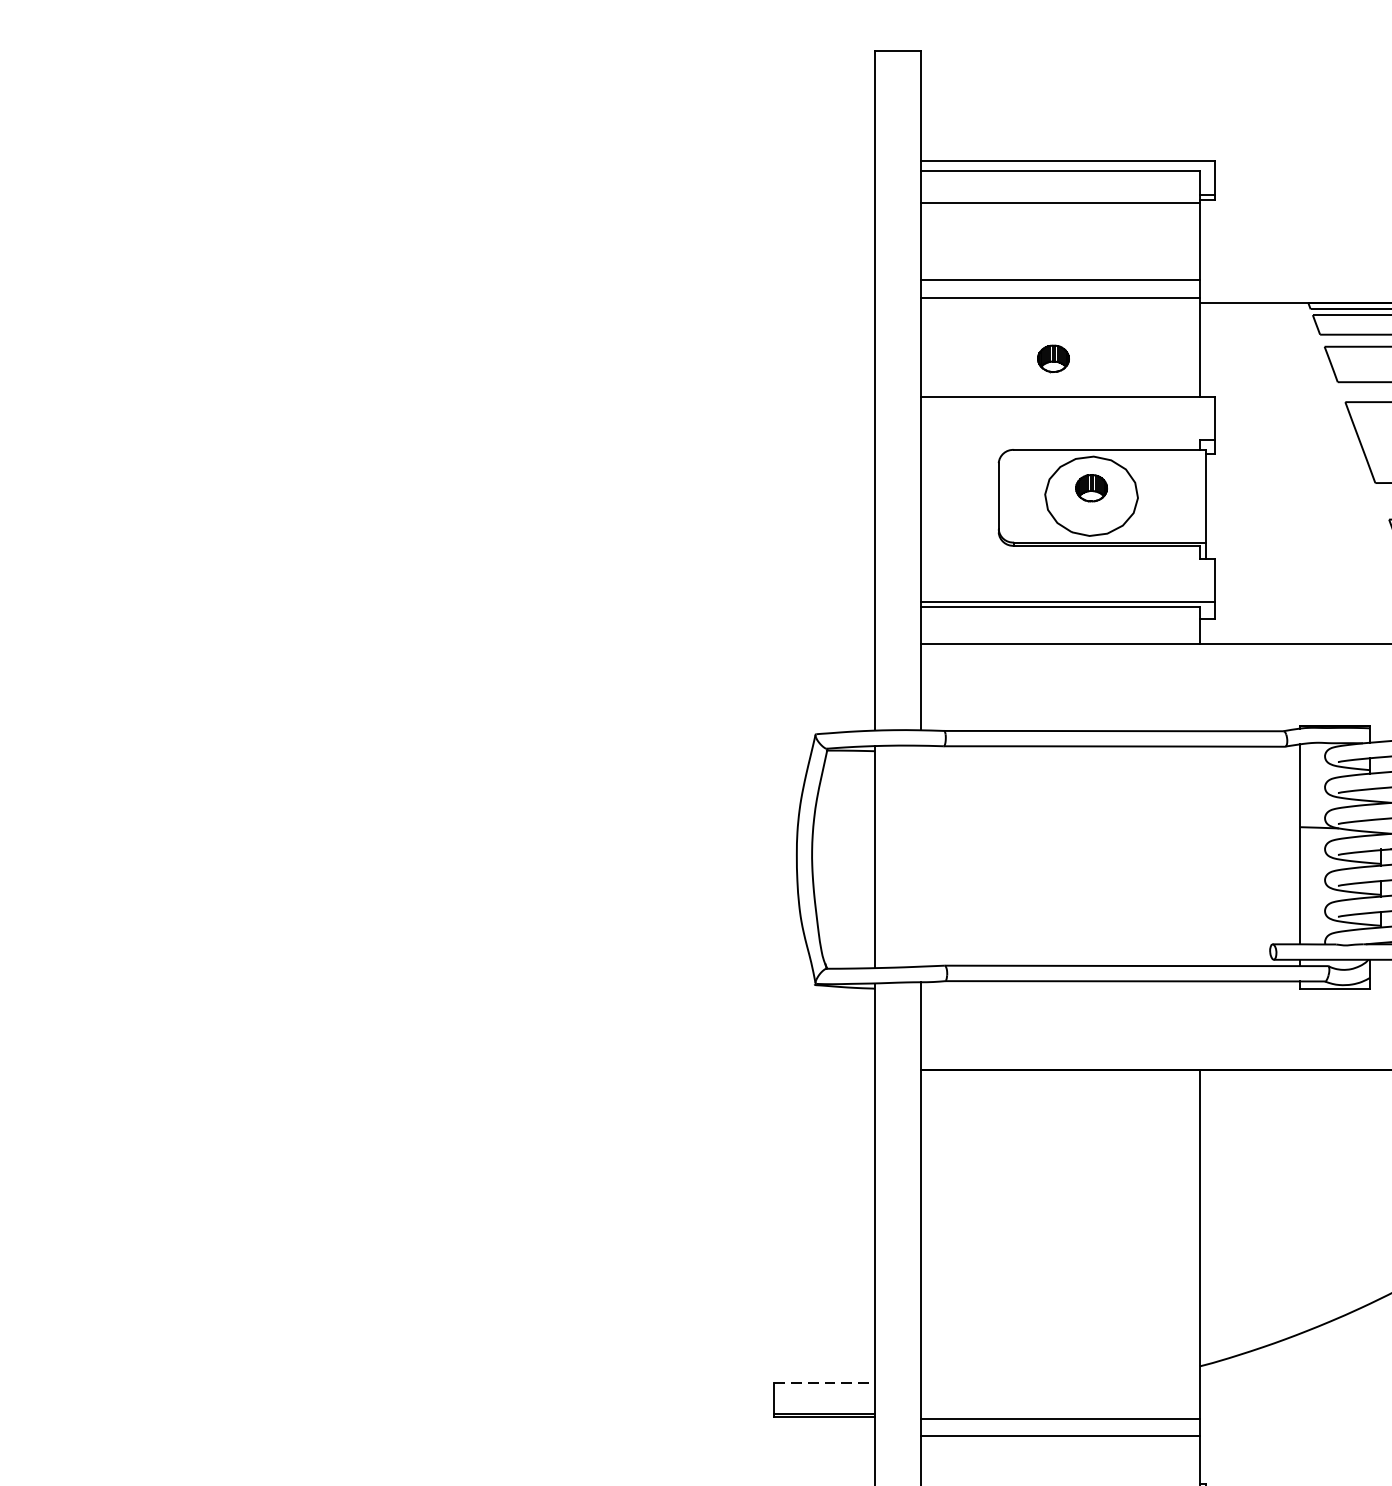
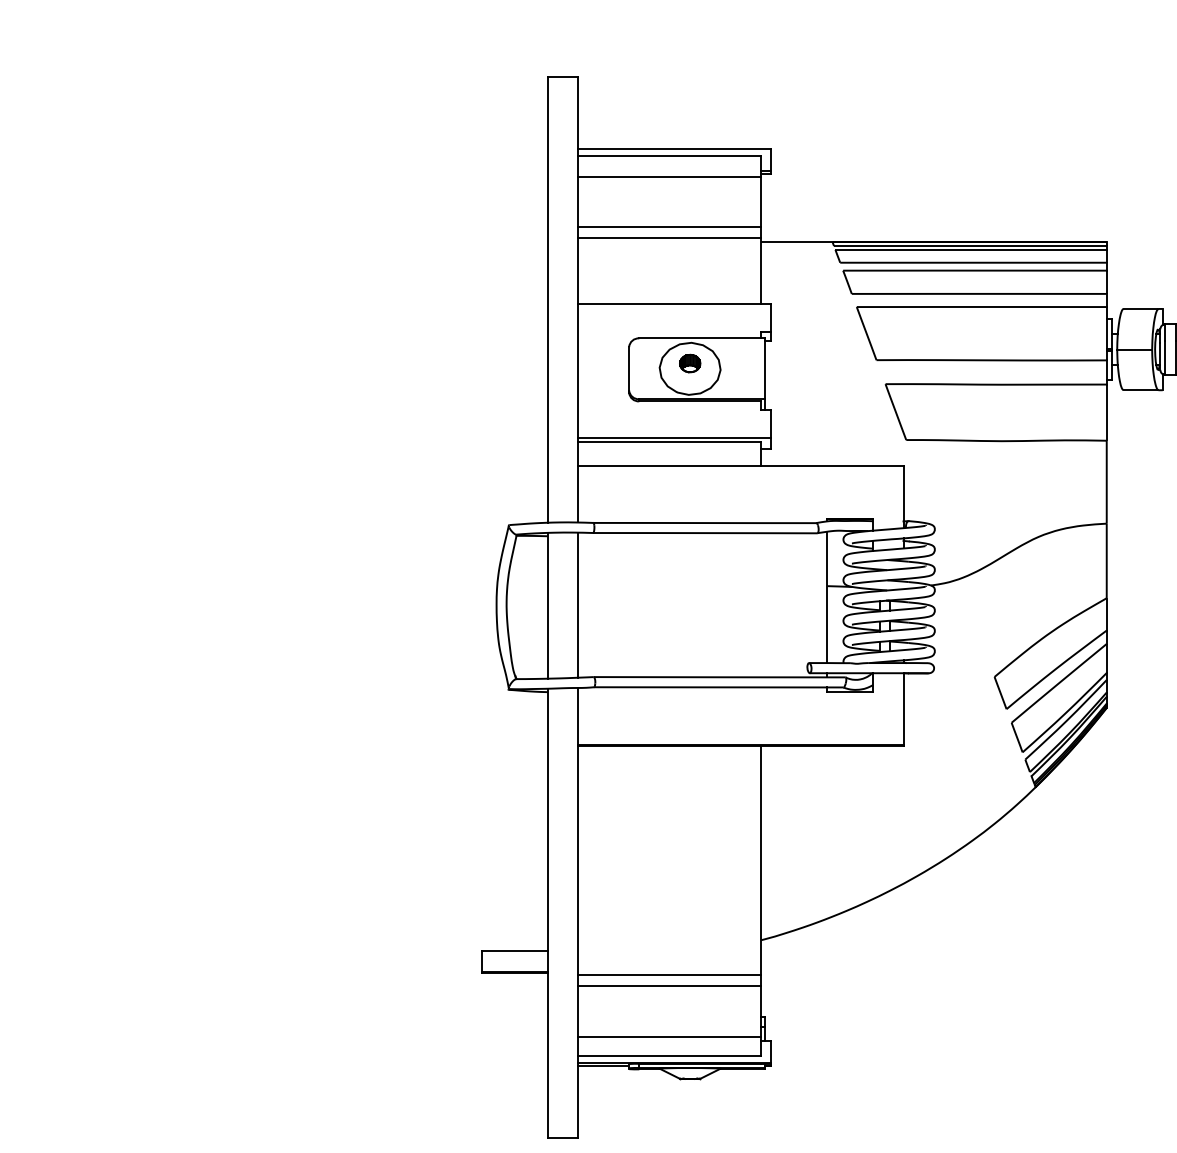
part: (1054, 358) -> (665, 278), removed
line: (921, 855) -> (578, 604), added
line: (825, 1383) -> (515, 951), dashed -> solid

